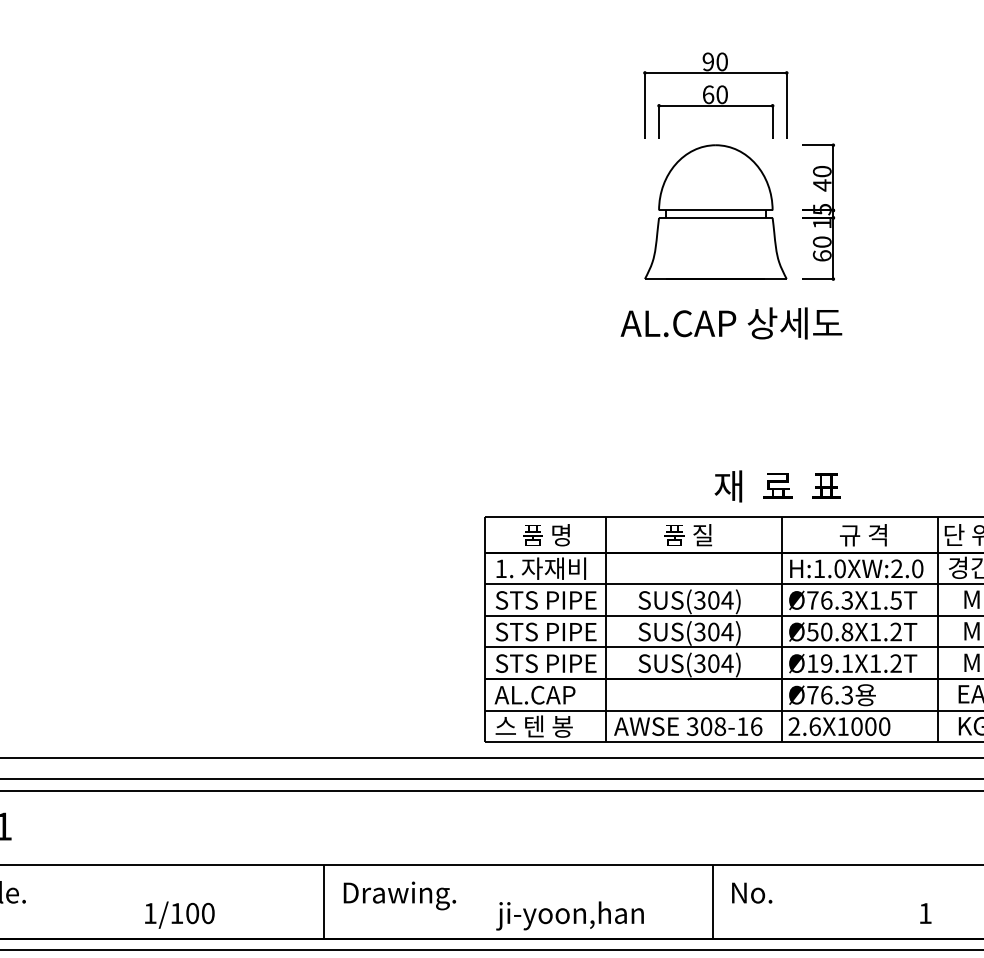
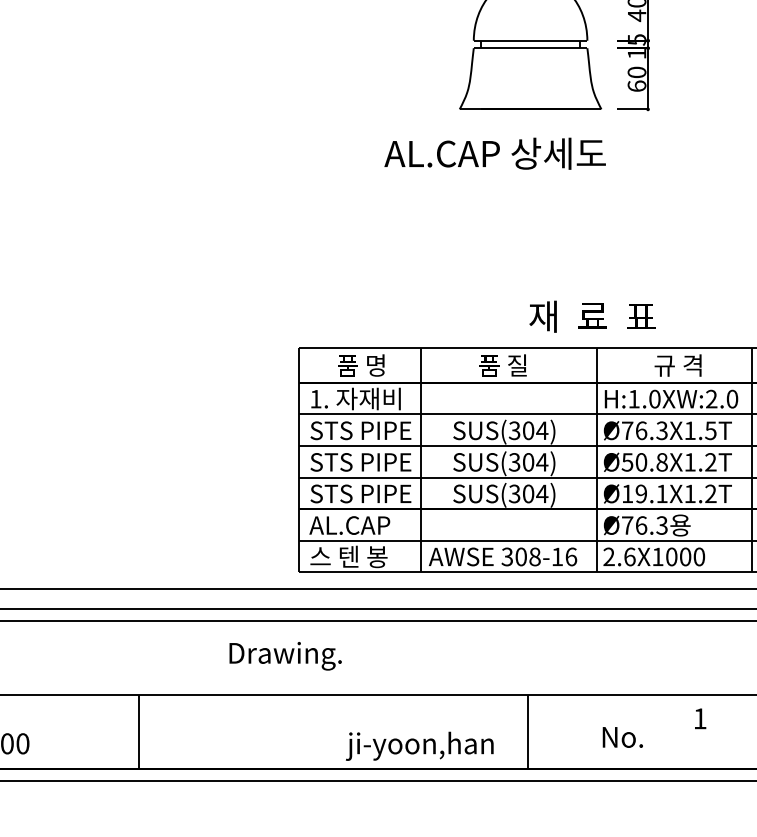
text: (731, 323) -> (495, 153), moved
text: (752, 892) -> (623, 736), moved
text: (399, 895) -> (285, 655), moved
text: (925, 913) -> (700, 718), moved
text: (569, 915) -> (419, 745), moved

